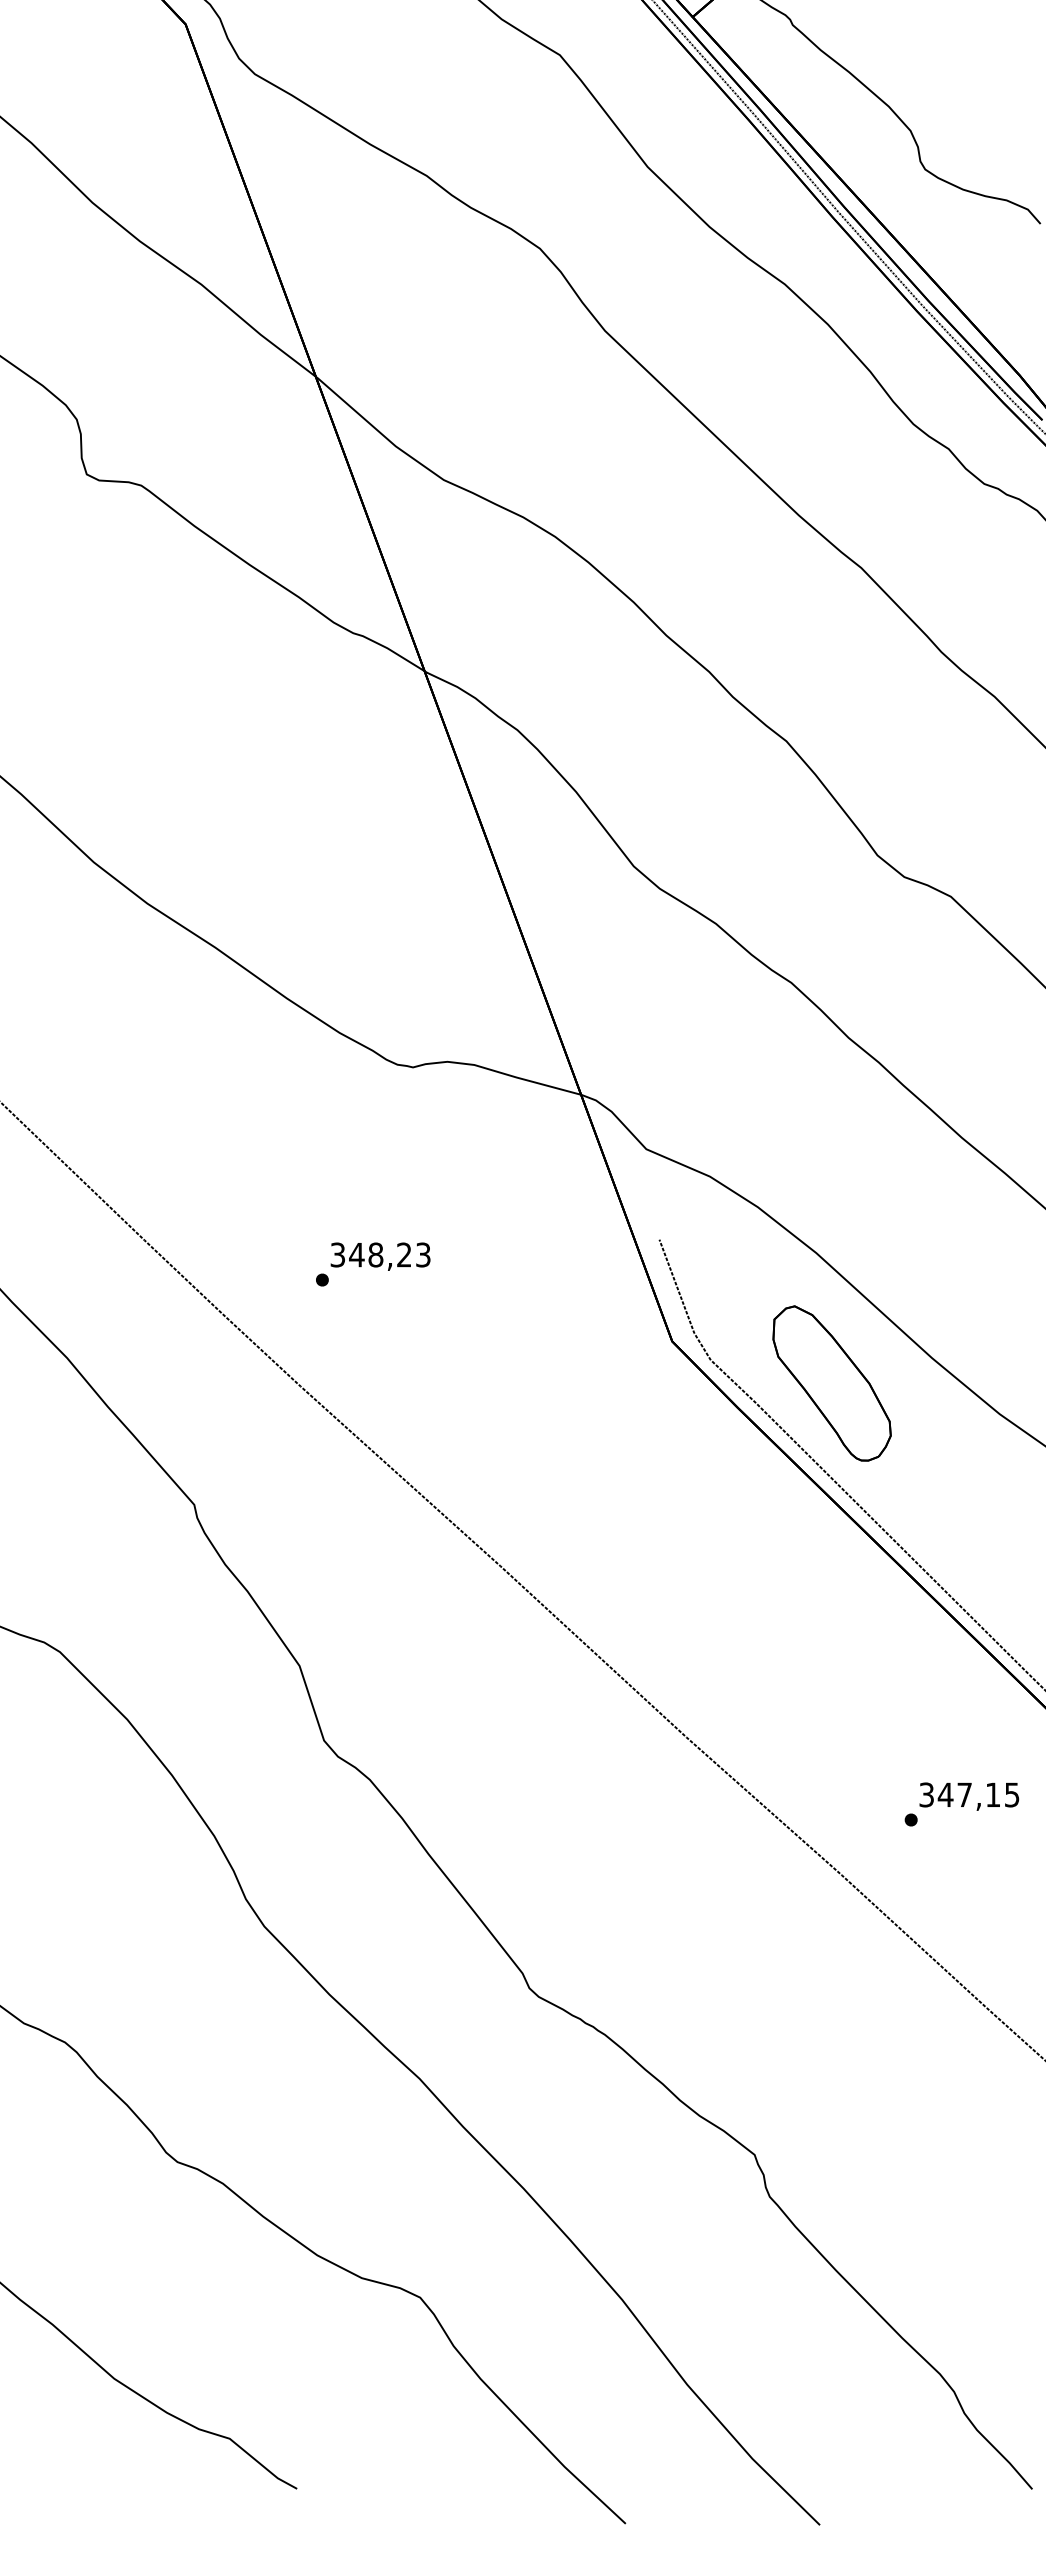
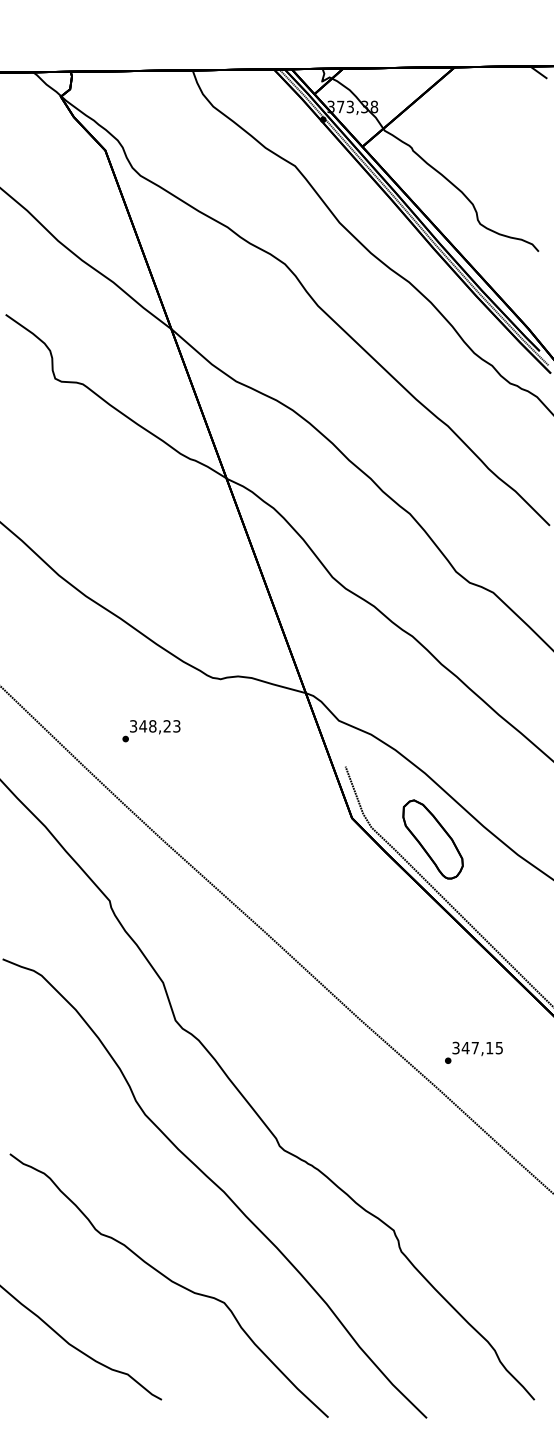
text: (373, 1265) -> (151, 731), moved
text: (961, 1803) -> (473, 1052), moved

